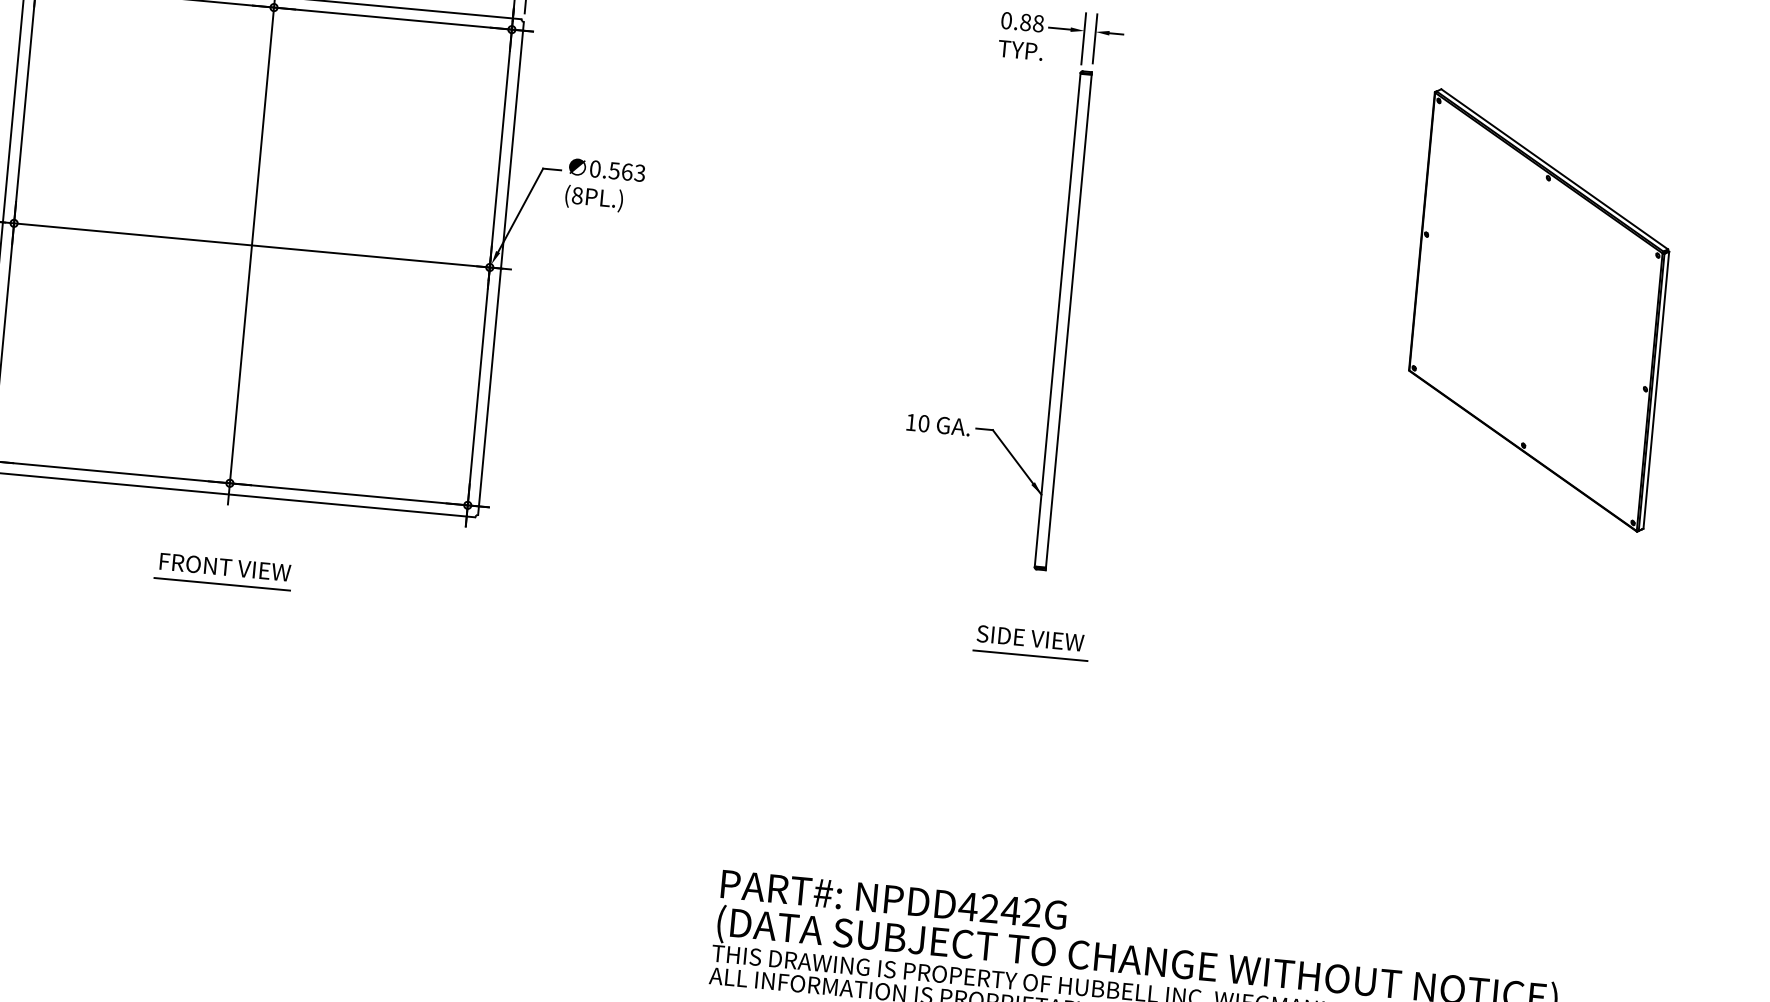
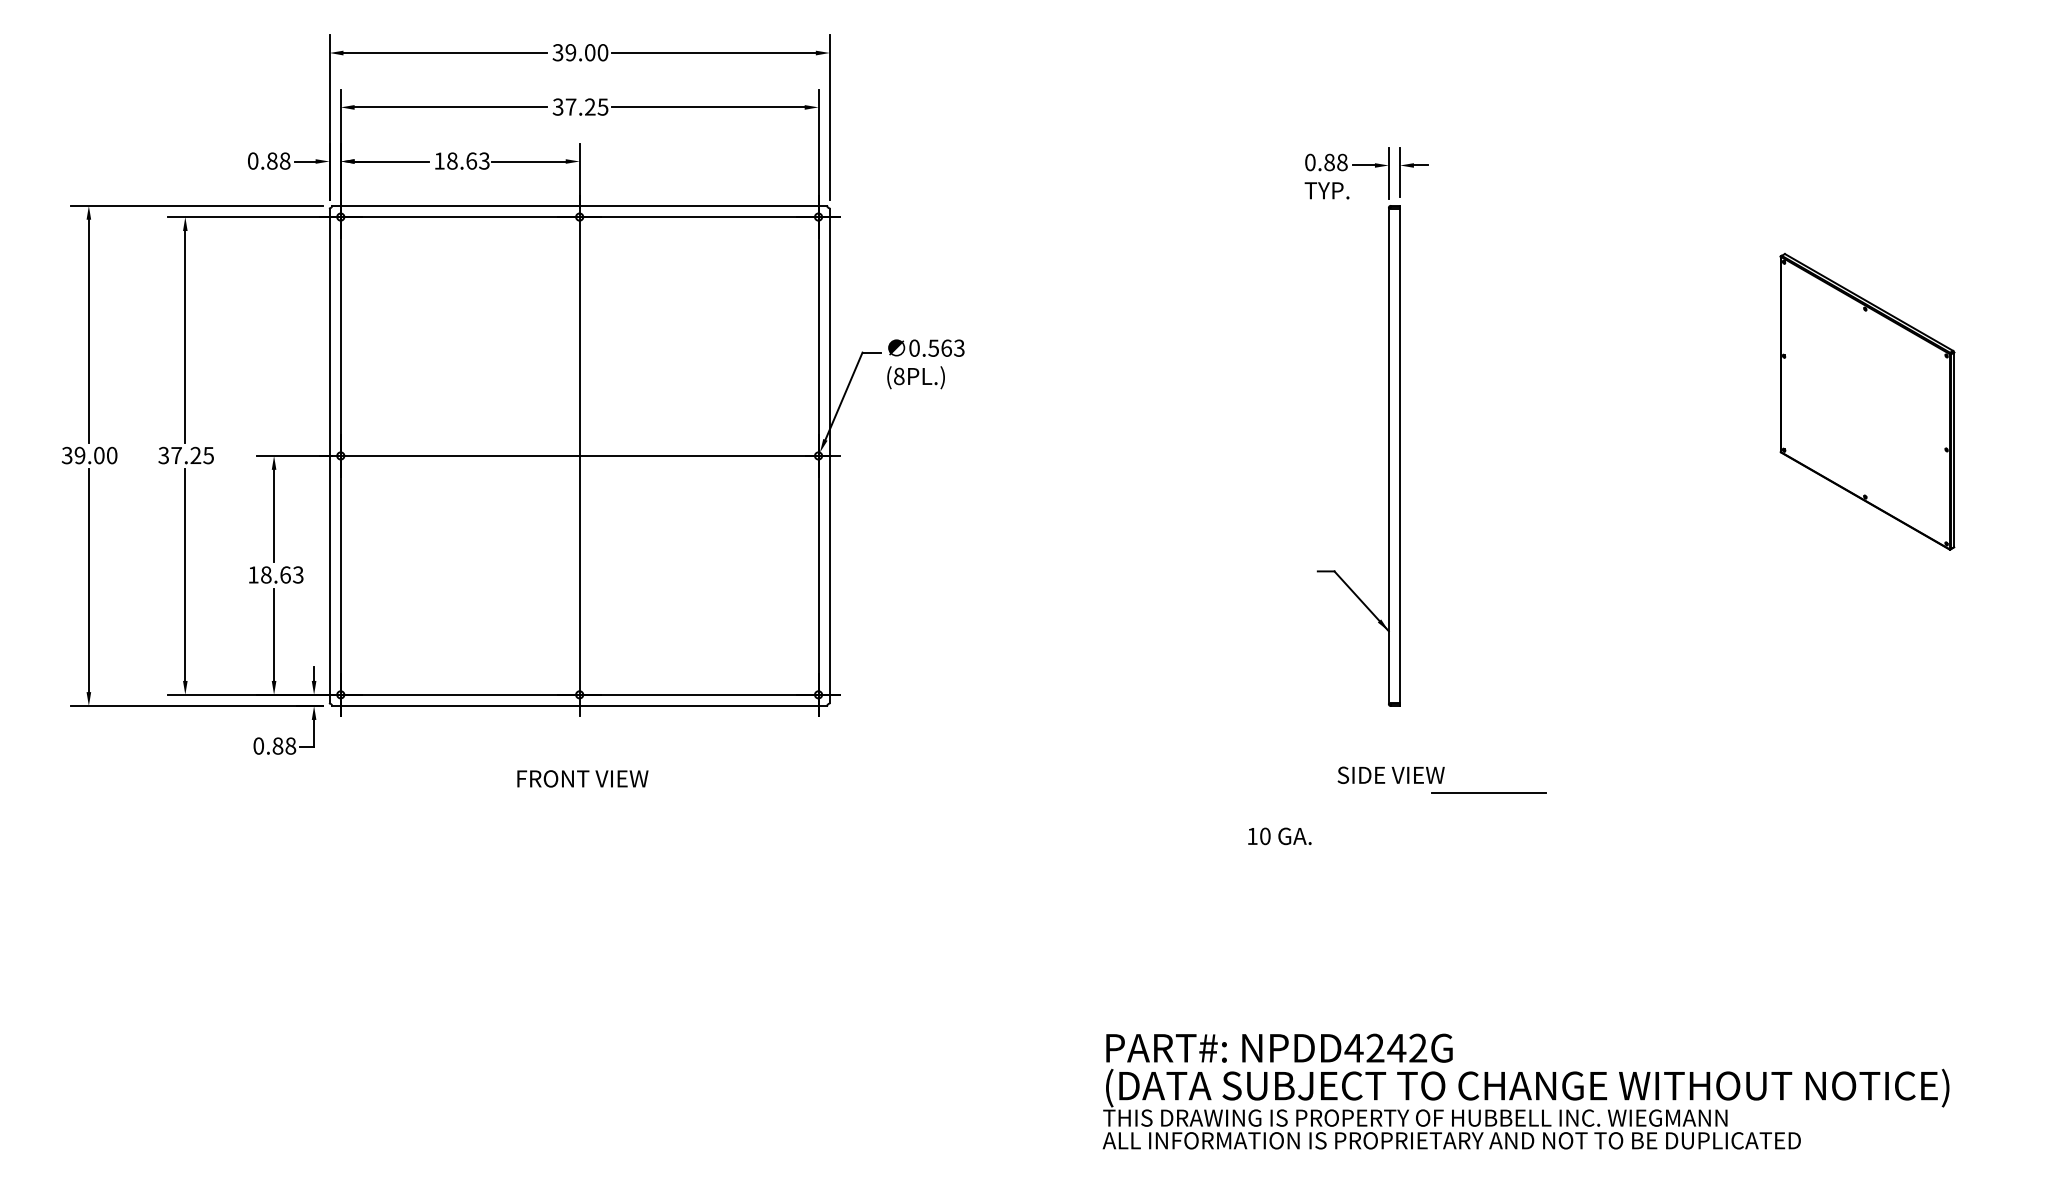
part: (1539, 310) -> (1867, 401), size x0.7
text: (938, 425) -> (1279, 836), moved
line: (222, 584) -> (581, 796), removed
line: (1030, 655) -> (1488, 792), moved

